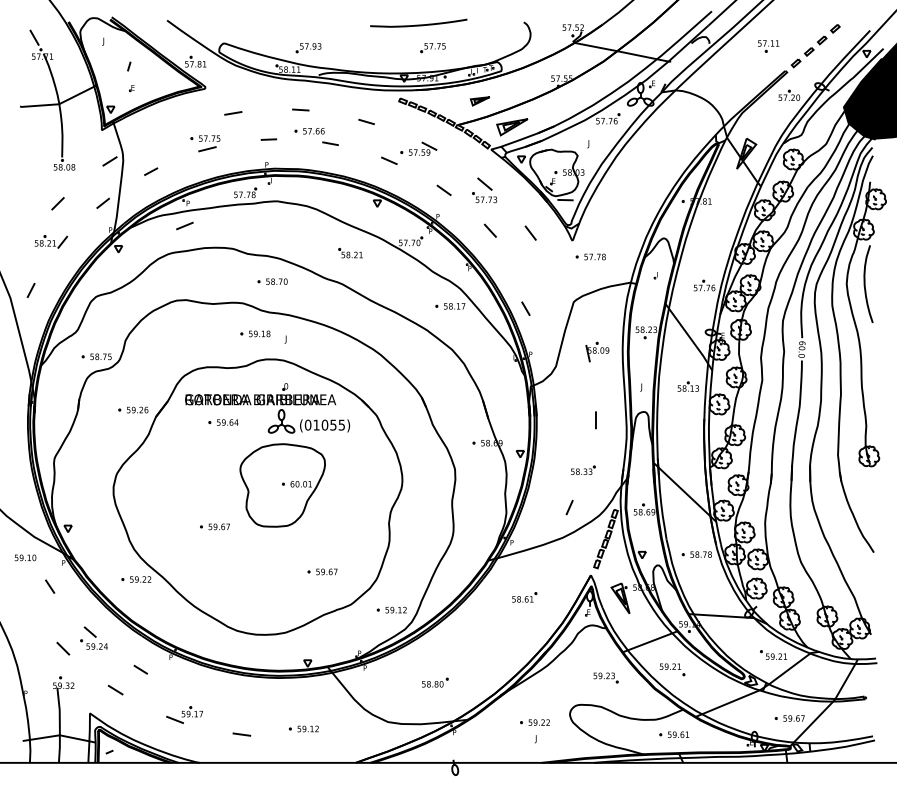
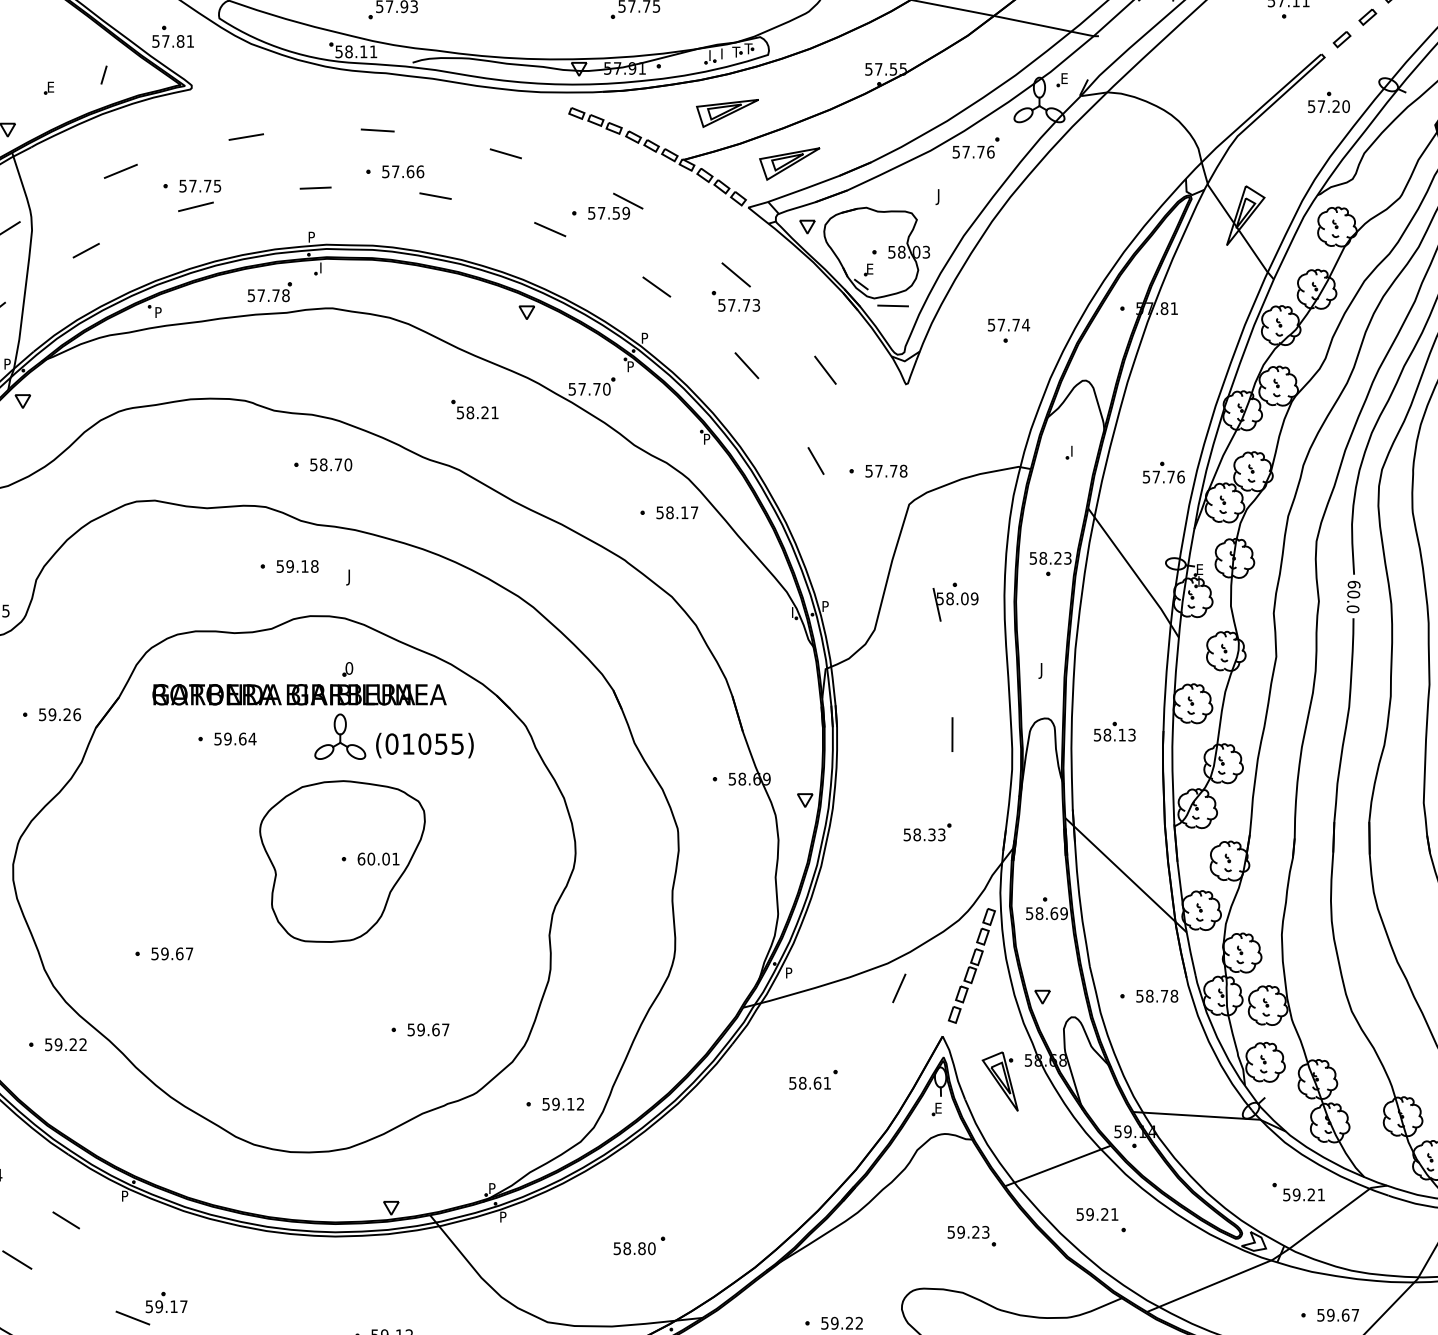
line: (129, 66) -> (104, 74), moved
part: (479, 101) -> (725, 113), size x1.67
part: (624, 212) -> (1007, 330), added
line: (184, 225) -> (120, 170), moved
part: (590, 256) -> (877, 470), moved
line: (525, 308) -> (815, 460), moved
part: (687, 386) -> (1113, 731), moved
line: (569, 507) -> (898, 988), moved
part: (214, 526) -> (162, 953), moved

